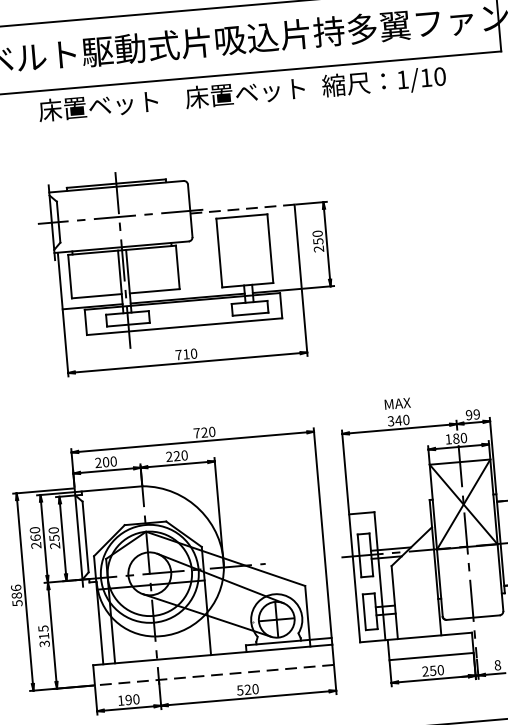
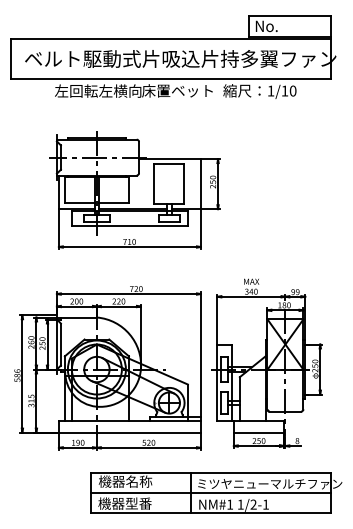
text: (112, 103) -> (98, 90), 床置ベット -> 左回転左横向
line: (243, 209) -> (170, 159), dashed -> solid
line: (213, 675) -> (129, 432), dashed -> solid

